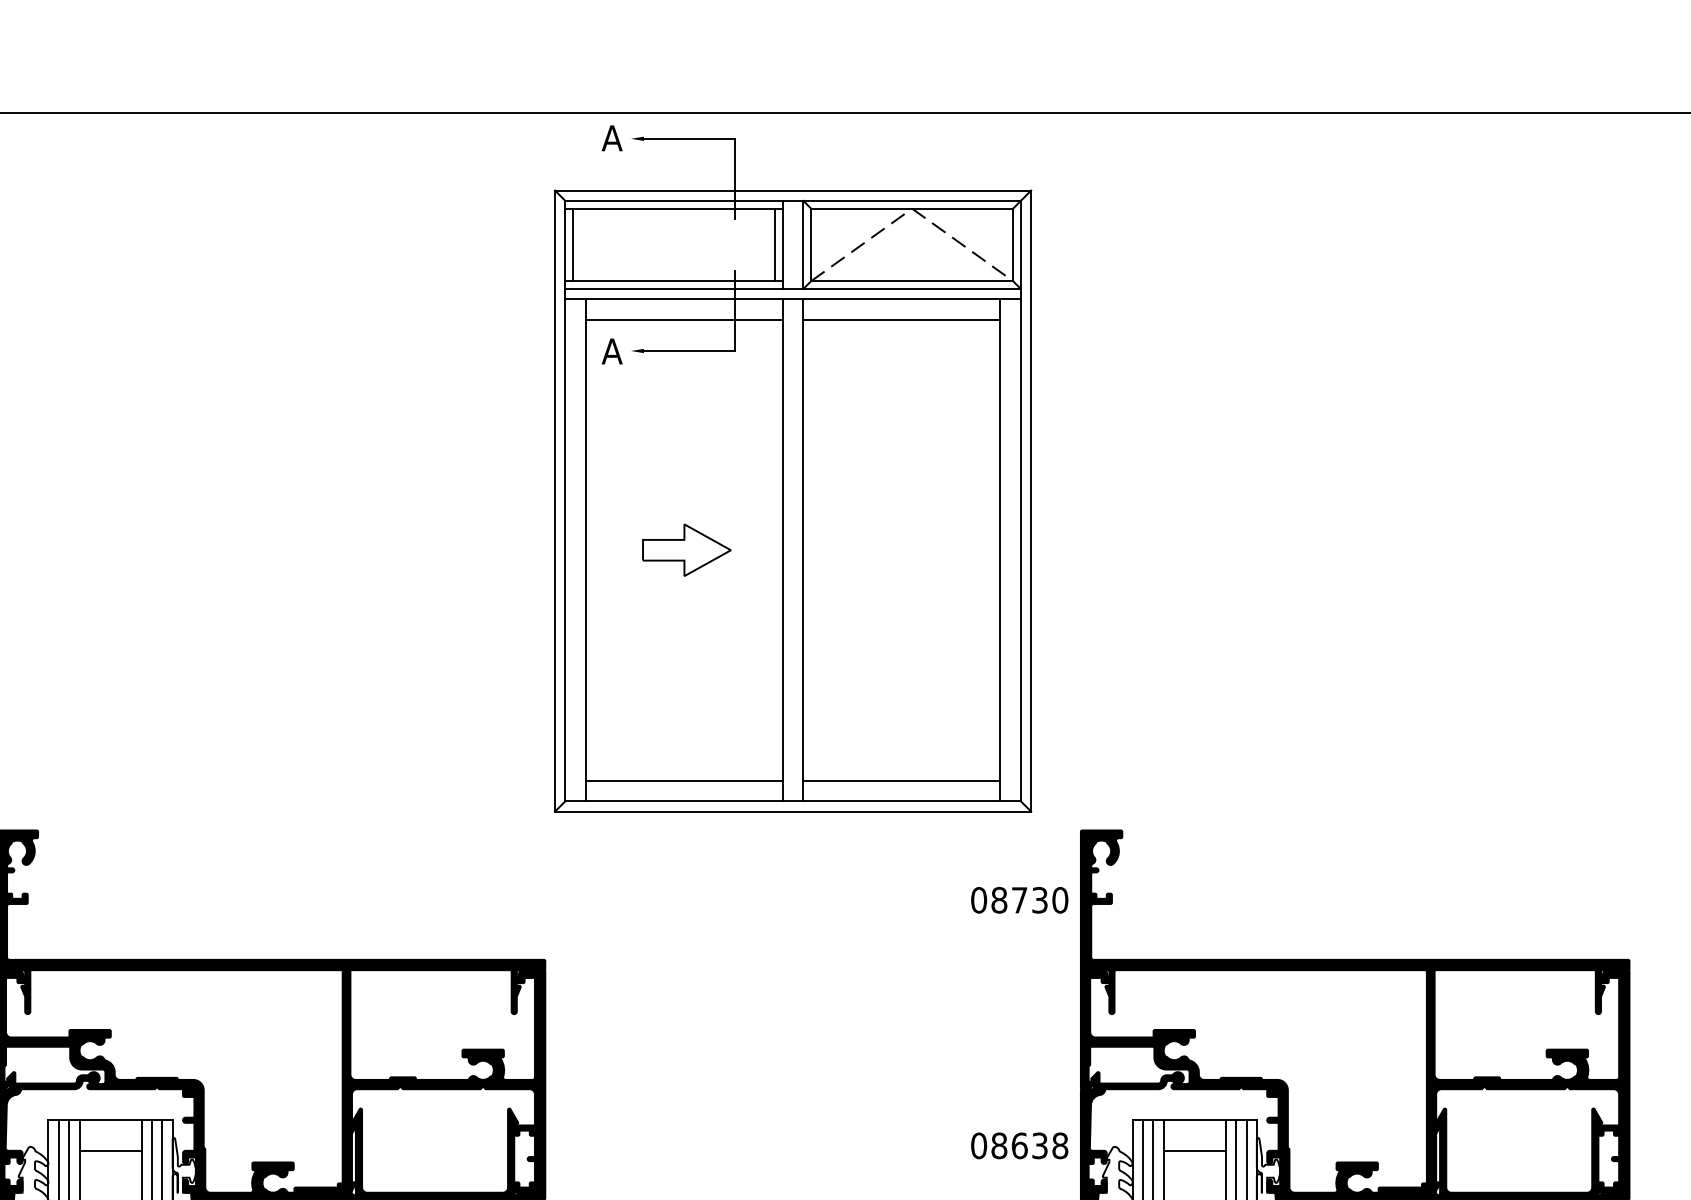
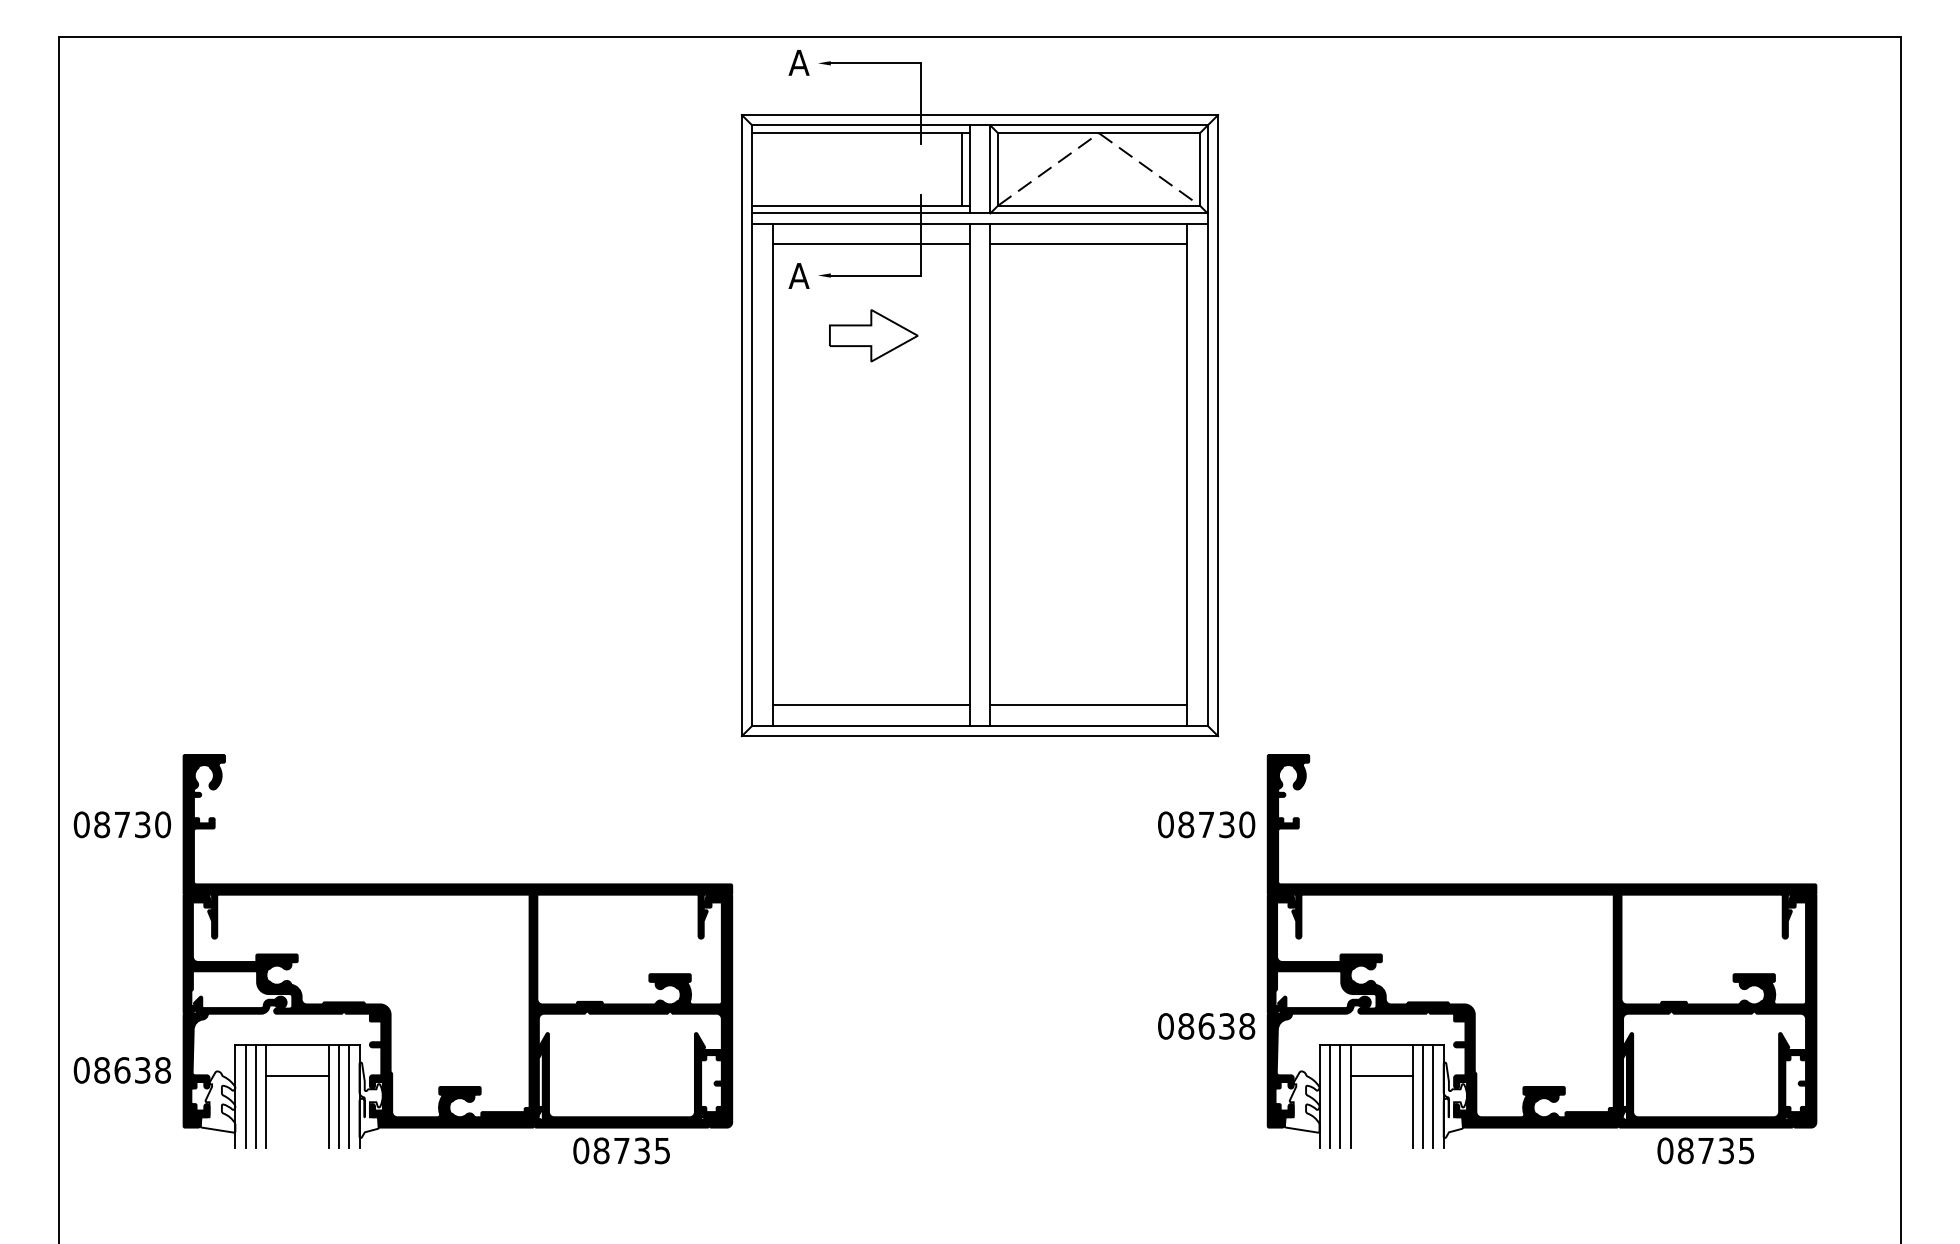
line: (573, 244) -> (760, 169), removed
part: (686, 549) -> (873, 335), moved
text: (1019, 1145) -> (1206, 1026), moved

